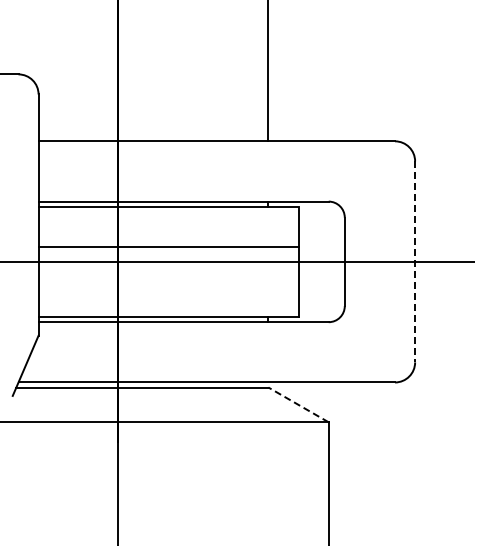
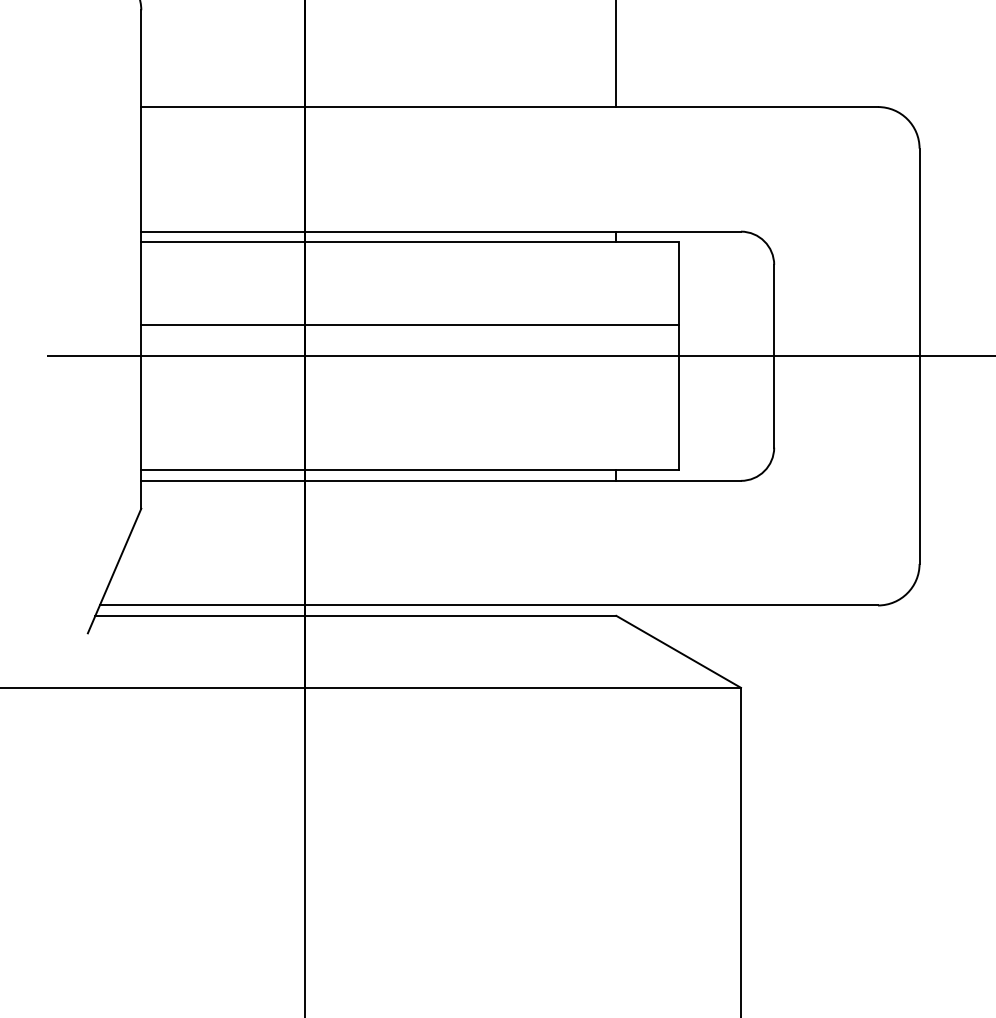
line: (415, 262) -> (920, 357), dashed -> solid
line: (298, 404) -> (678, 650), dashed -> solid

